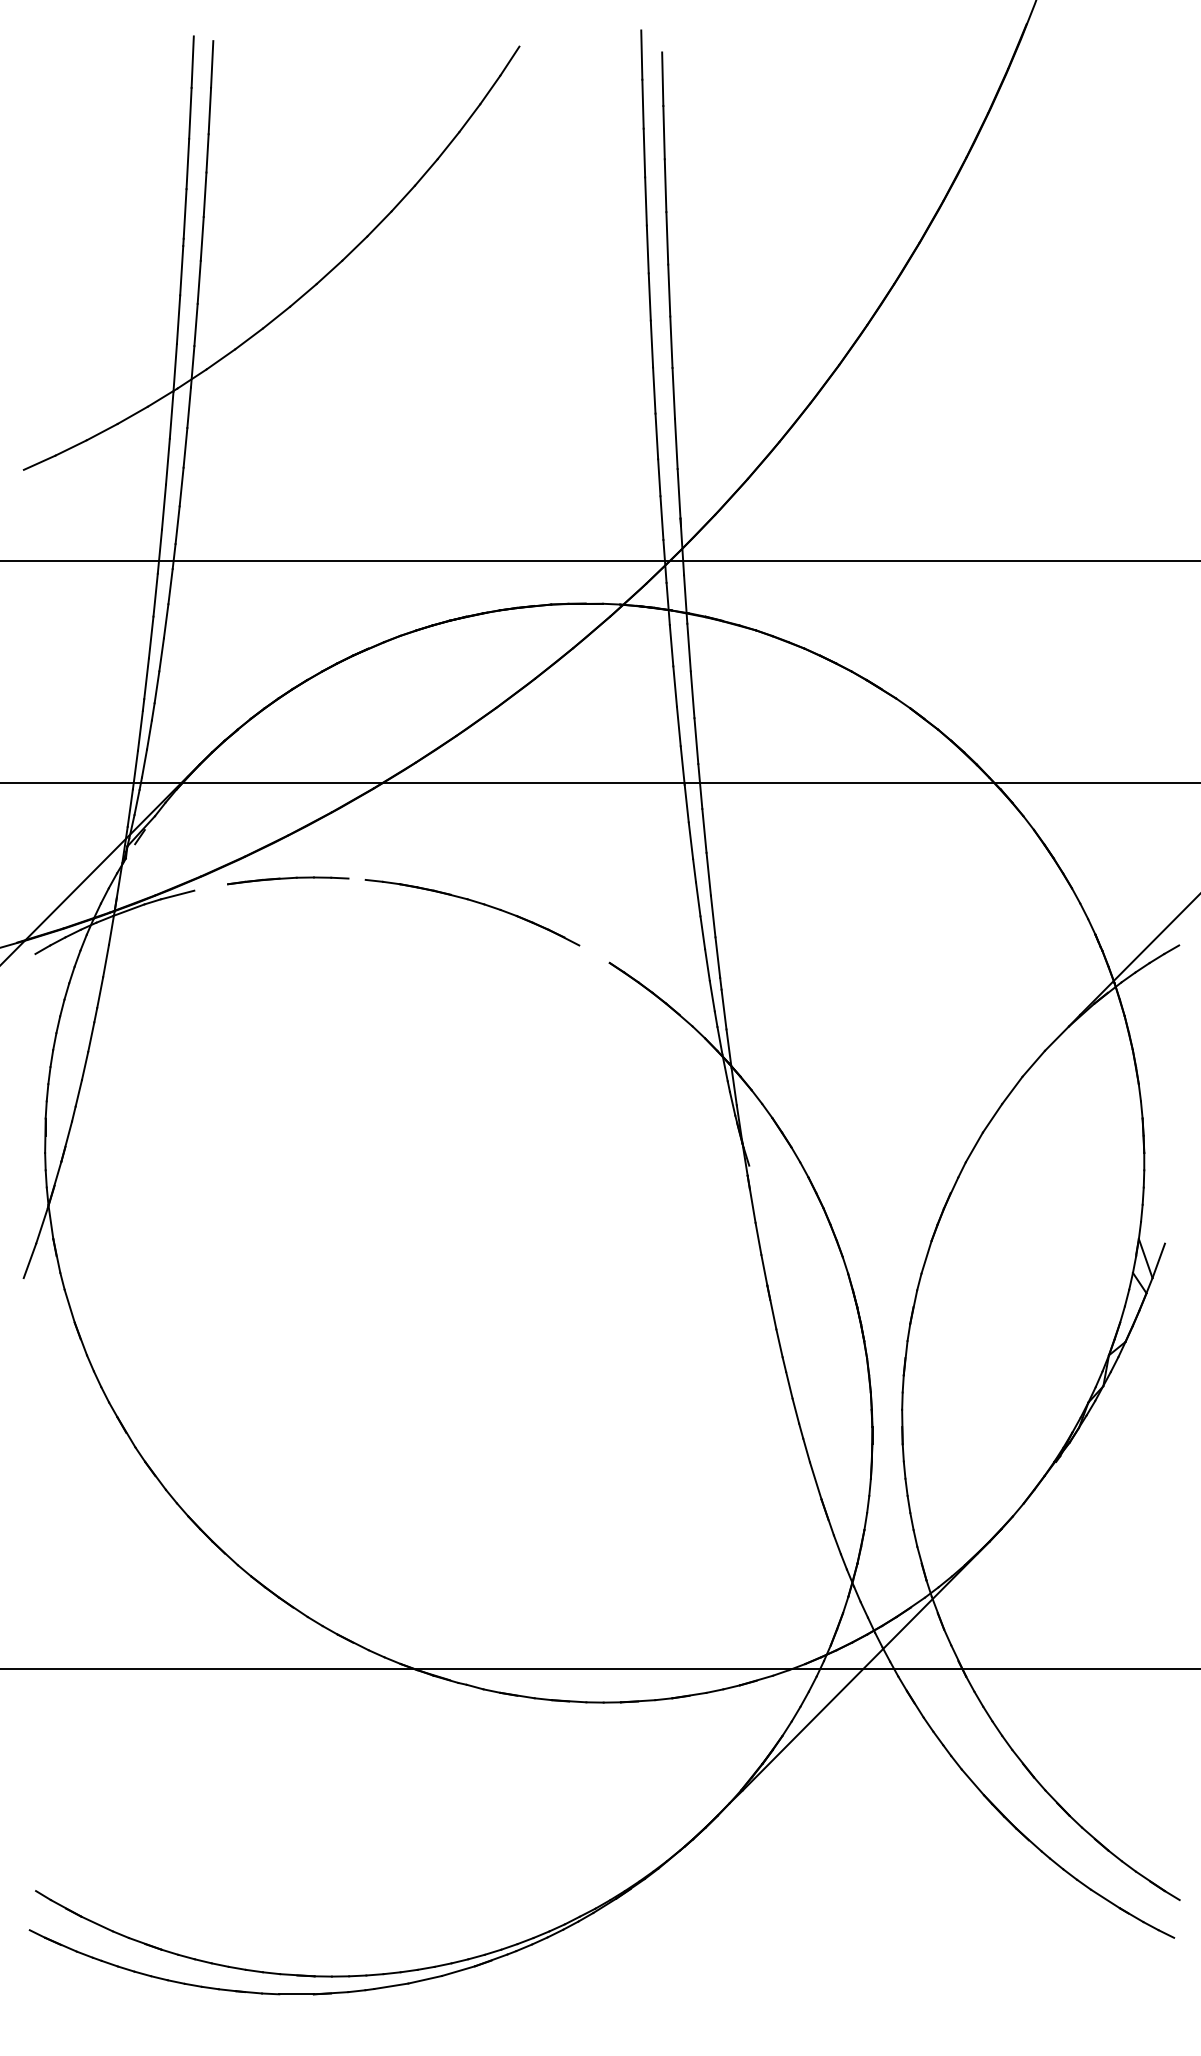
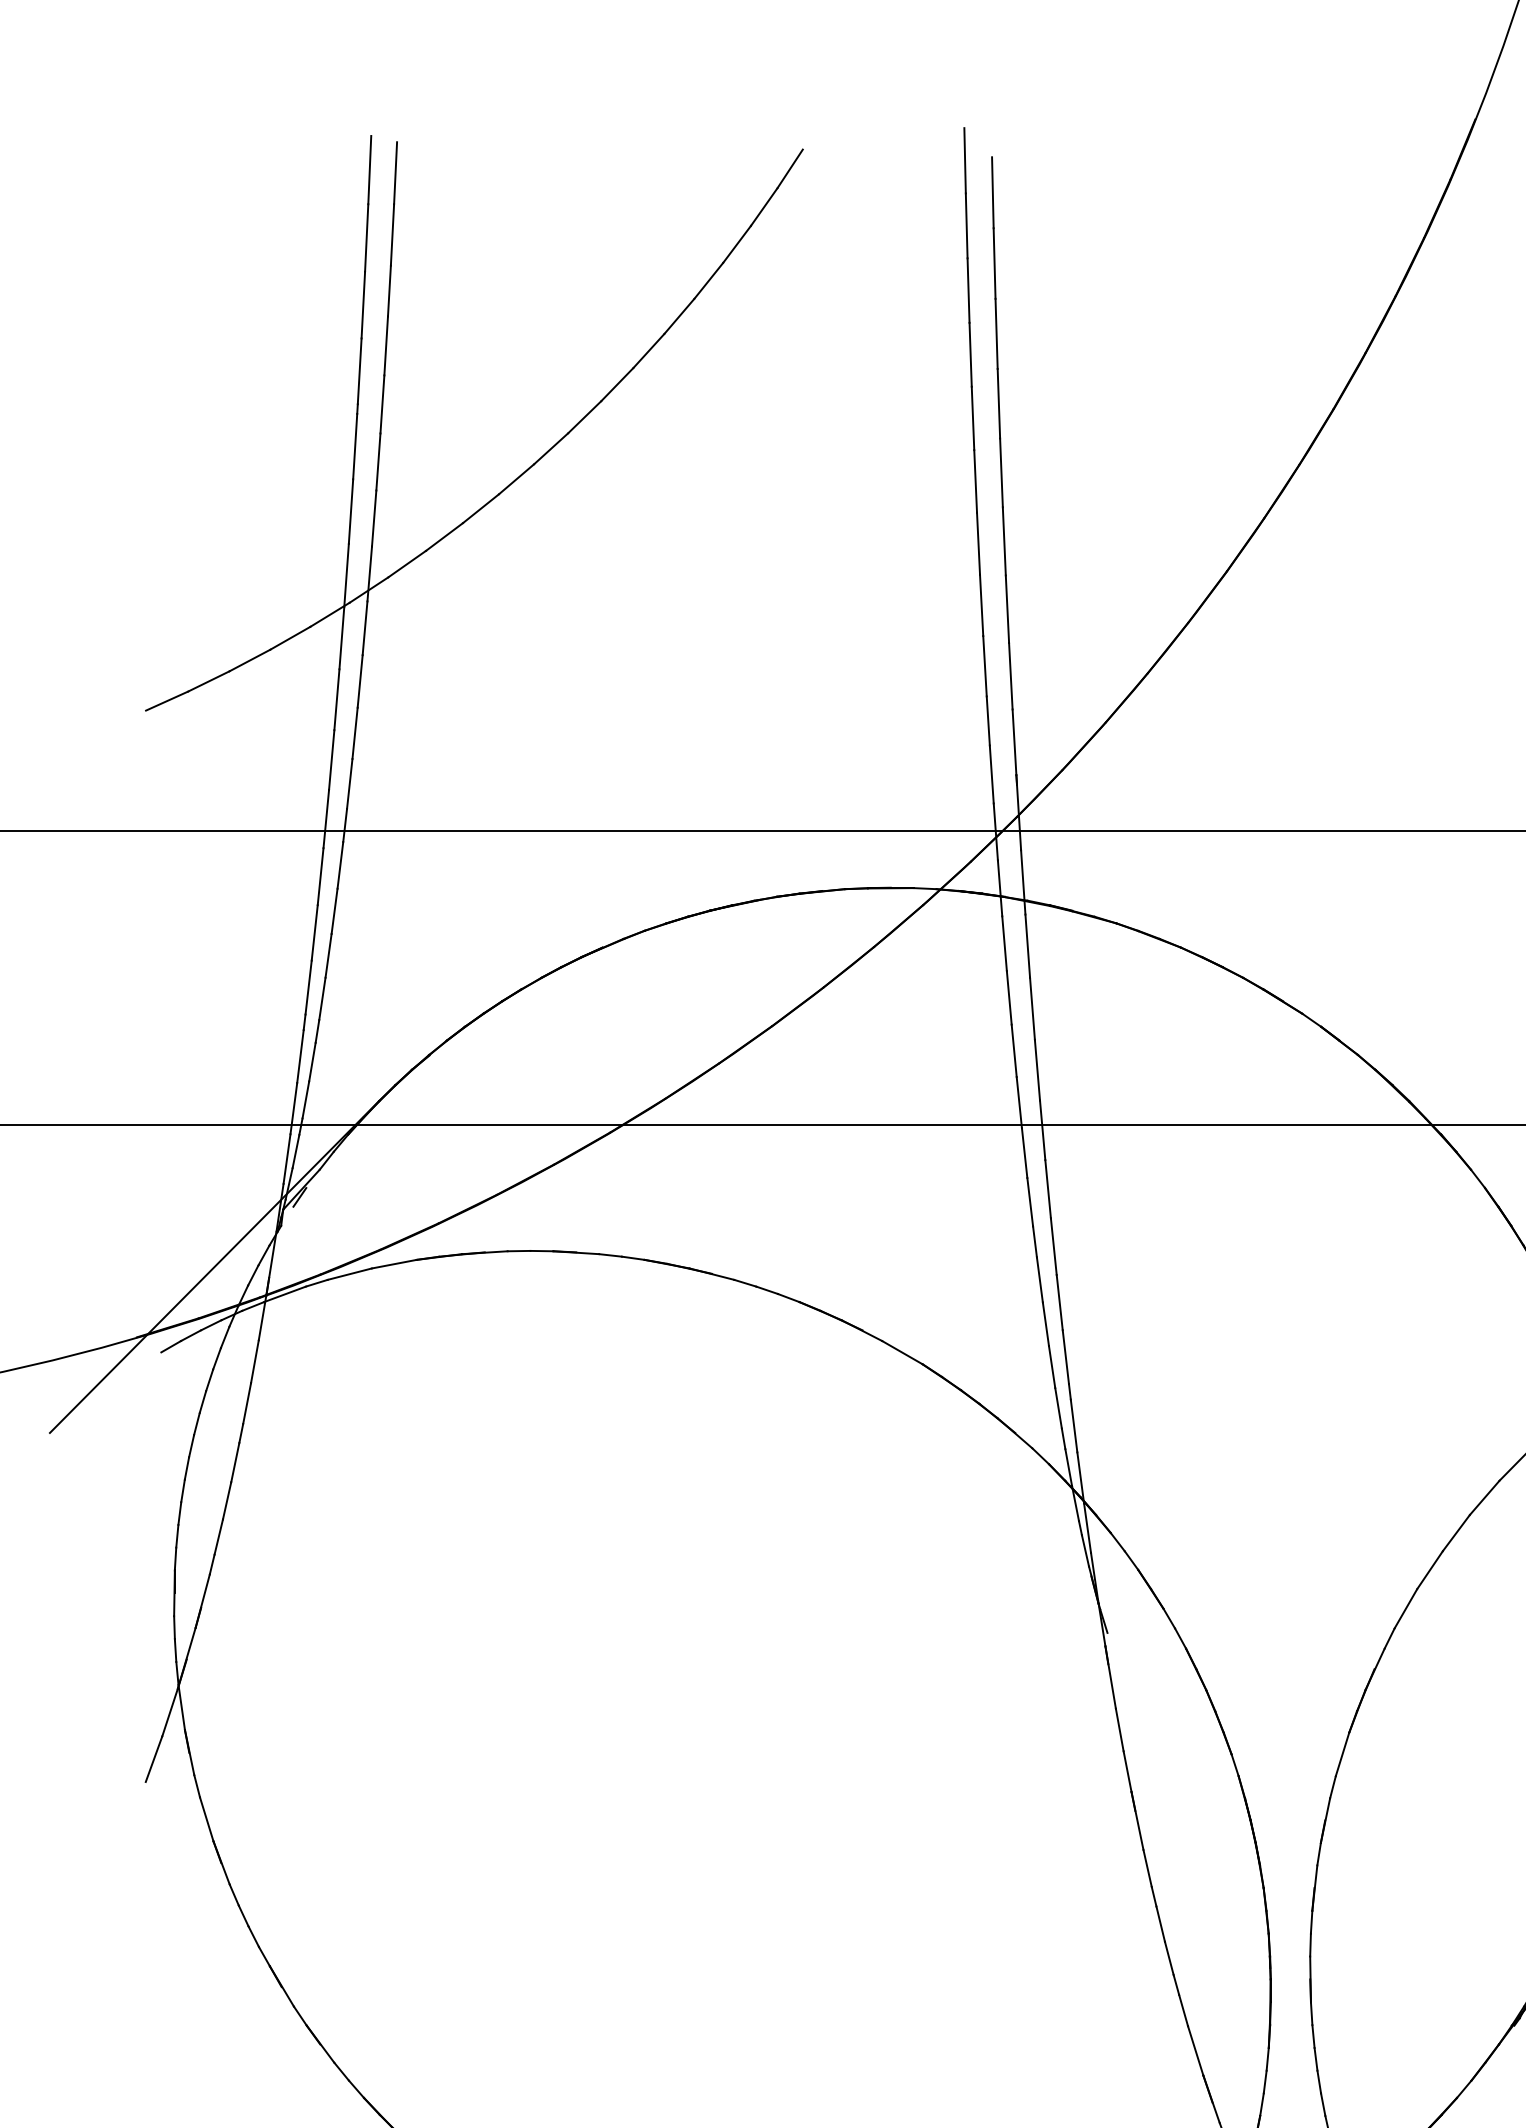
line: (348, 878) -> (576, 1252), added
line: (211, 887) -> (394, 1264), added
line: (594, 954) -> (902, 1353), added

